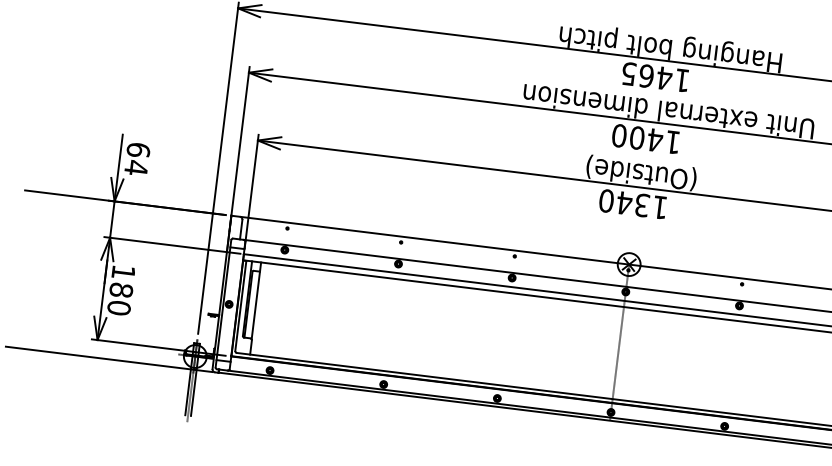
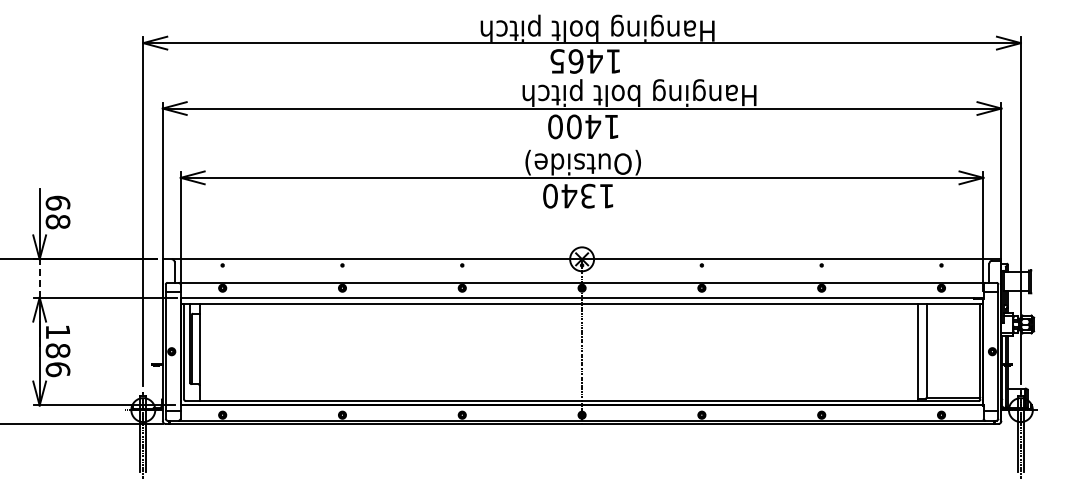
text: (668, 108) -> (603, 92), Unit external dimension -> Hanging bolt pitch
text: (135, 167) -> (57, 221), 64 -> 68
line: (112, 219) -> (39, 278), solid -> dashed
text: (118, 307) -> (57, 369), 180 -> 186

